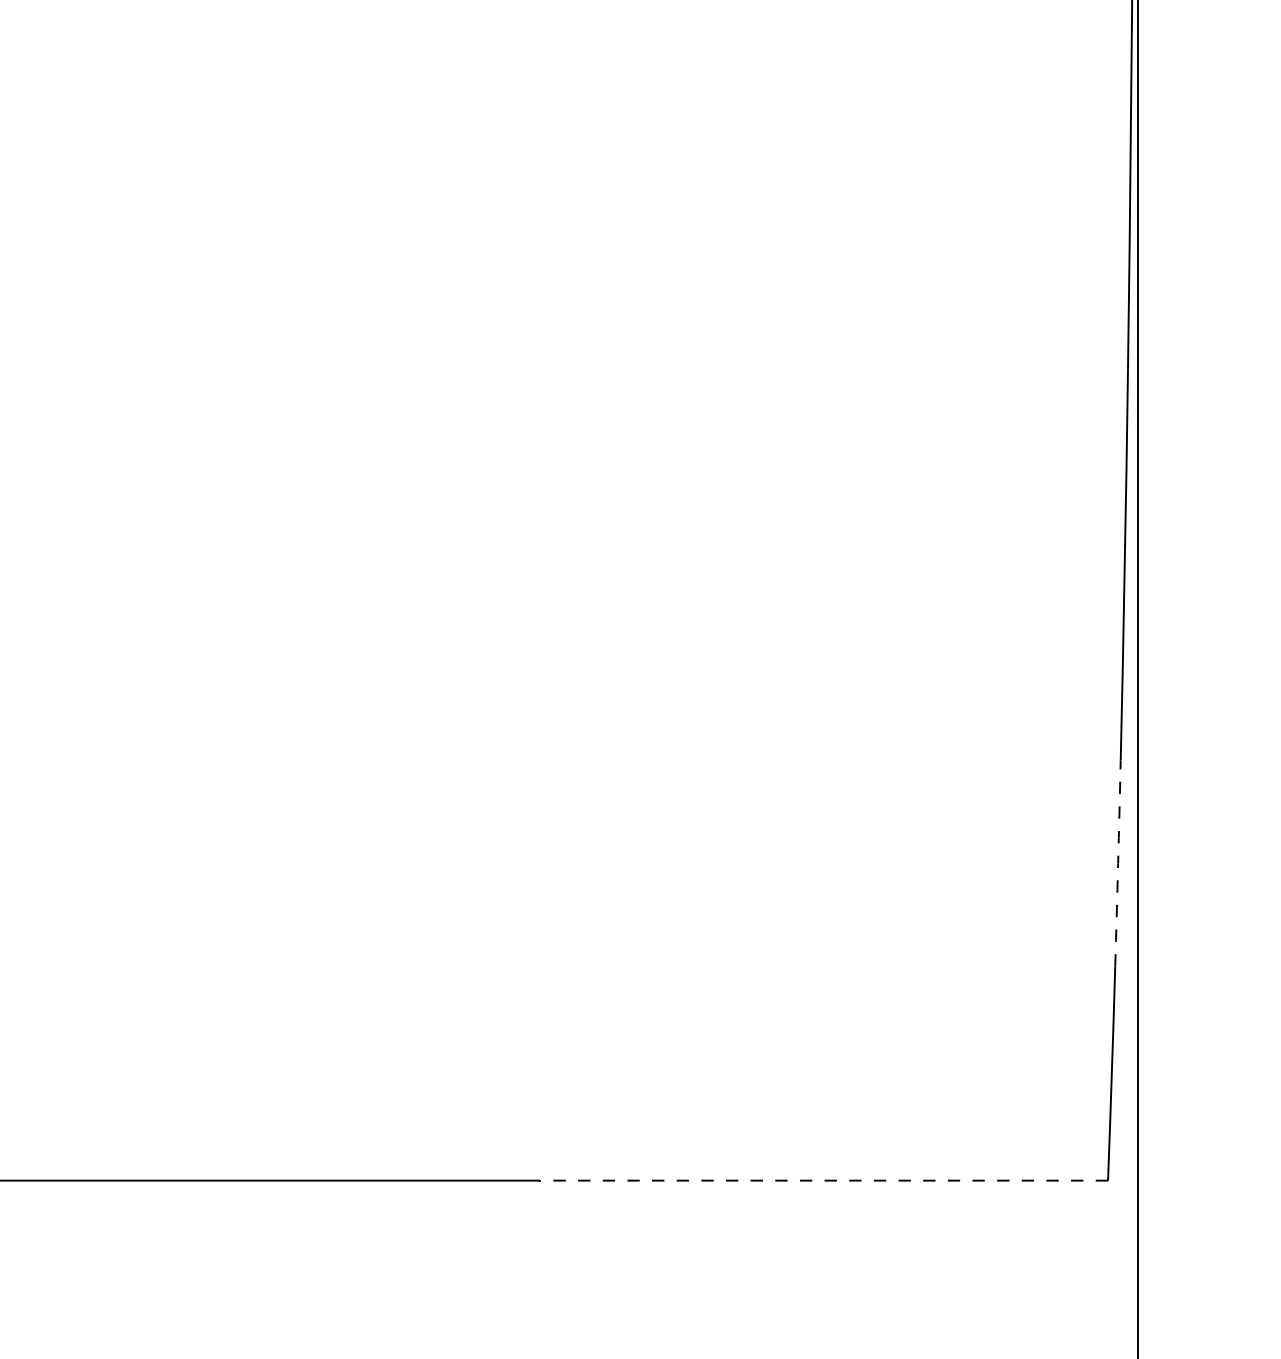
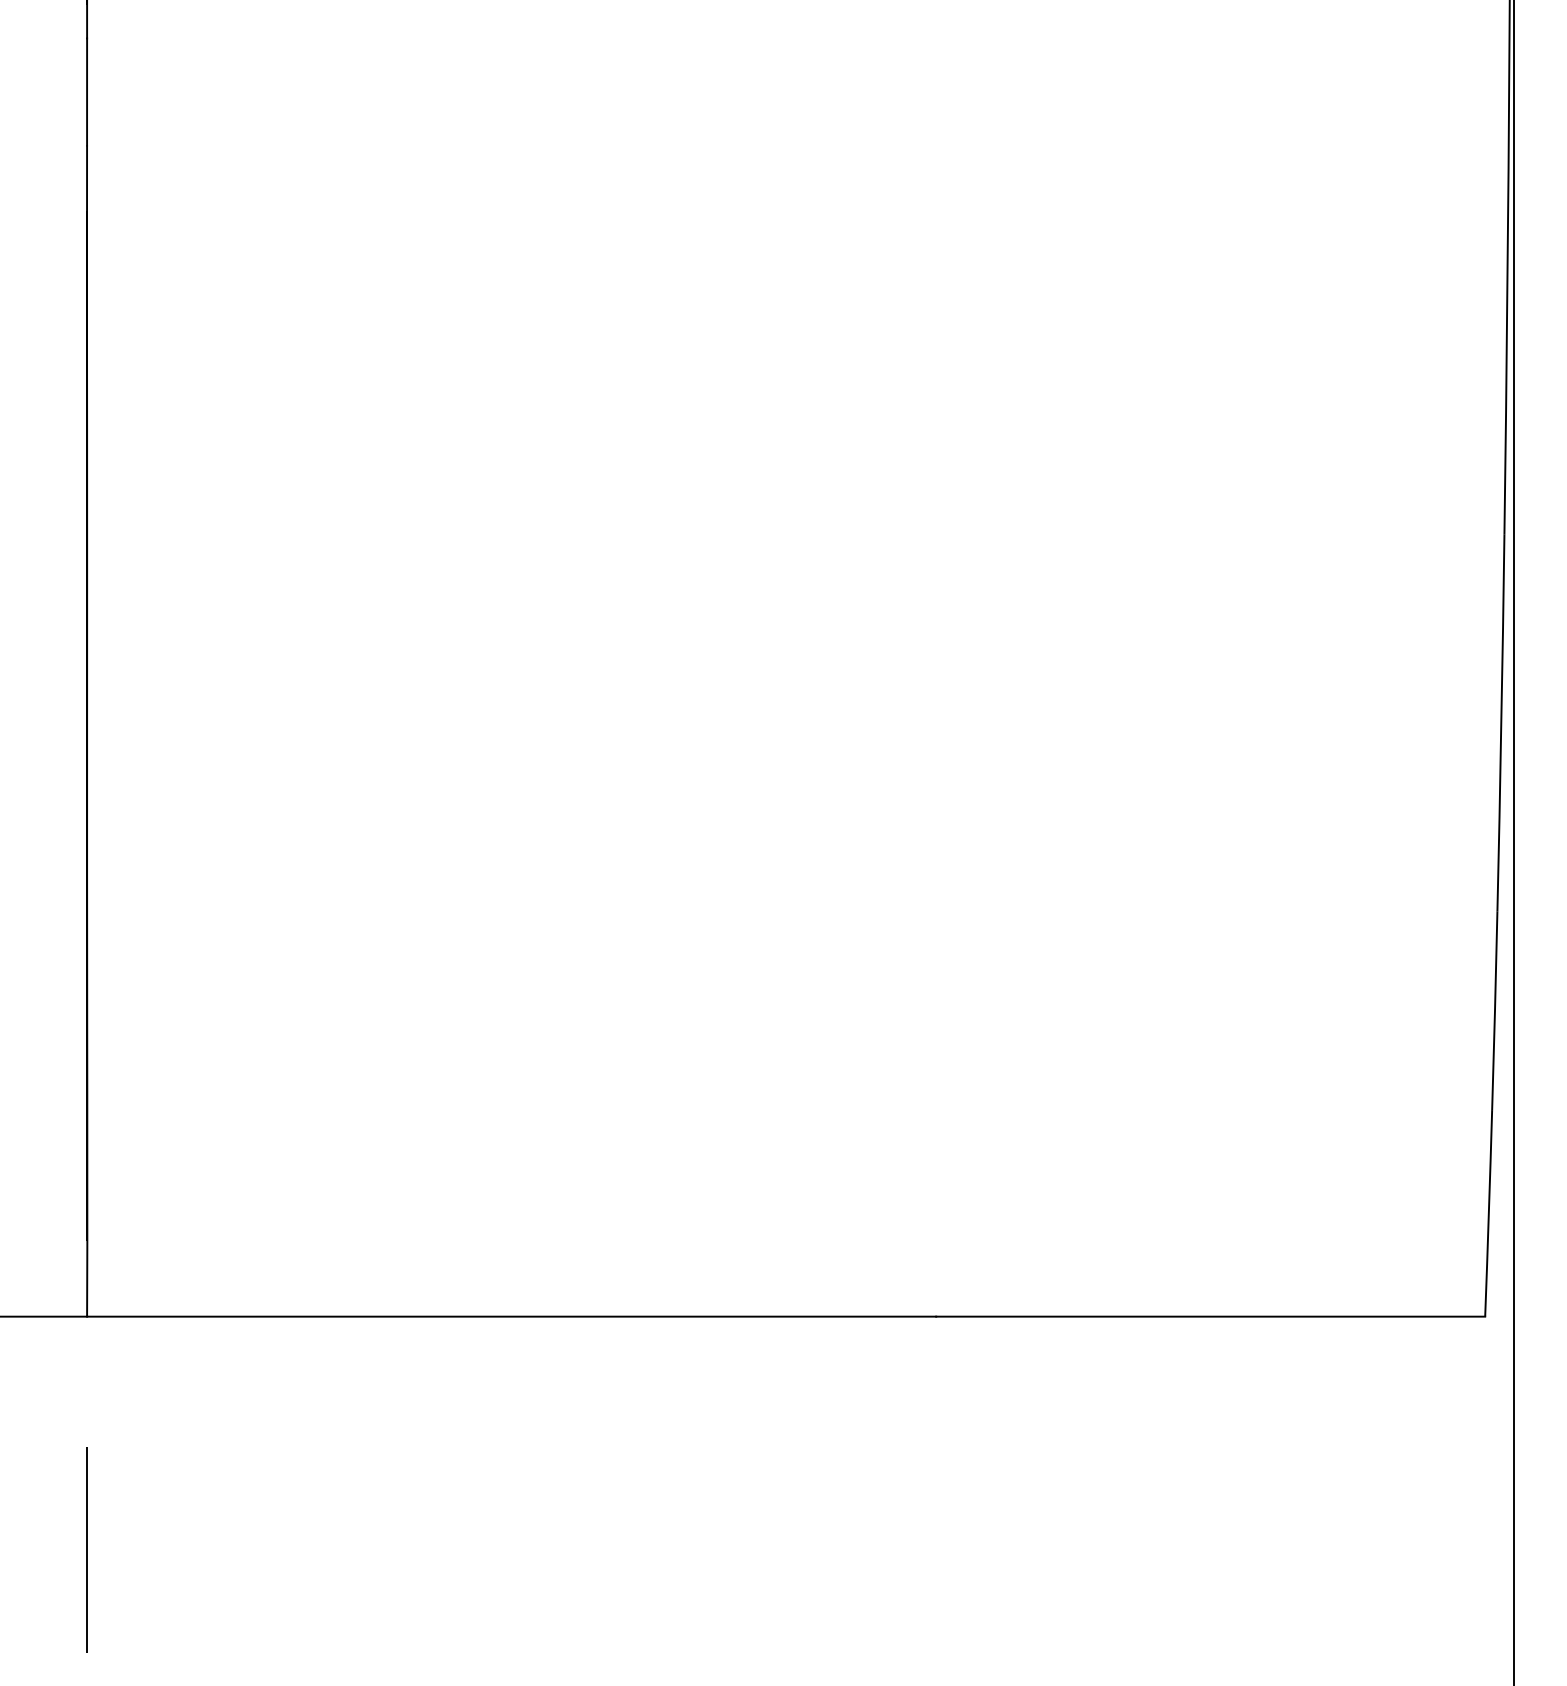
arc: (1117, 863) -> (1494, 1010), dashed -> solid
line: (823, 1180) -> (1210, 1316), dashed -> solid

